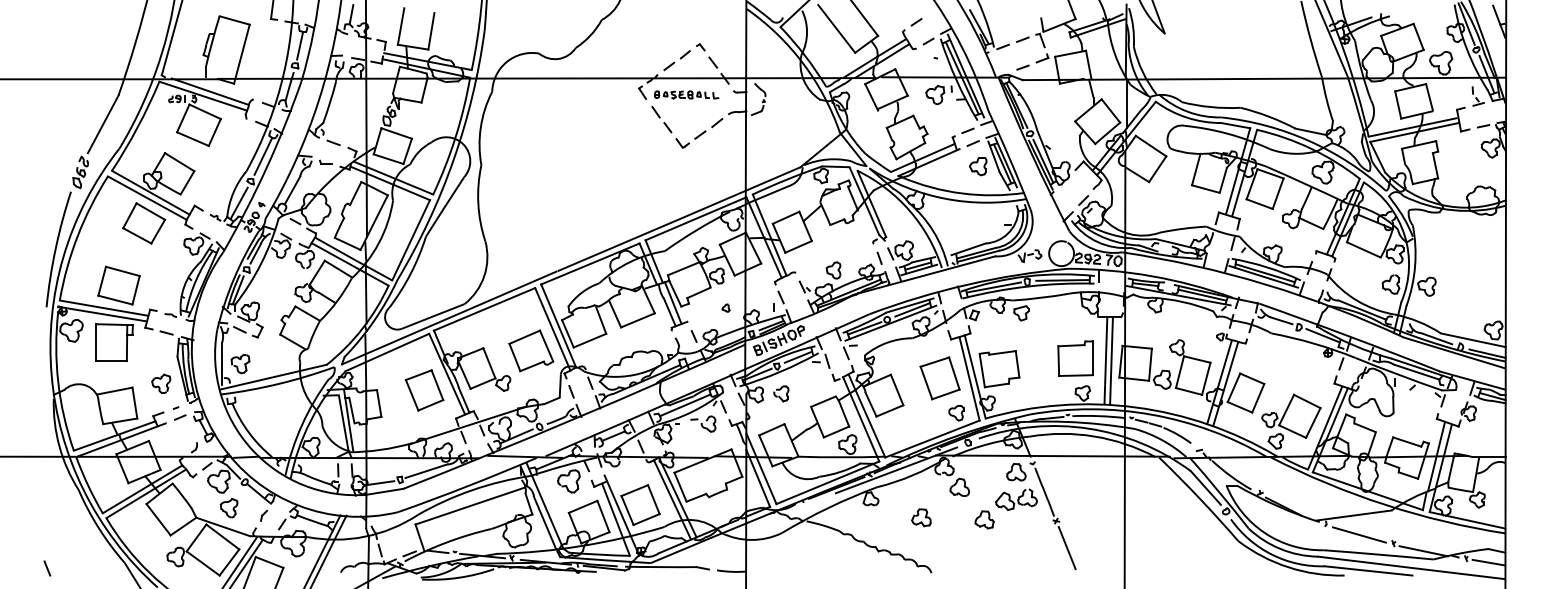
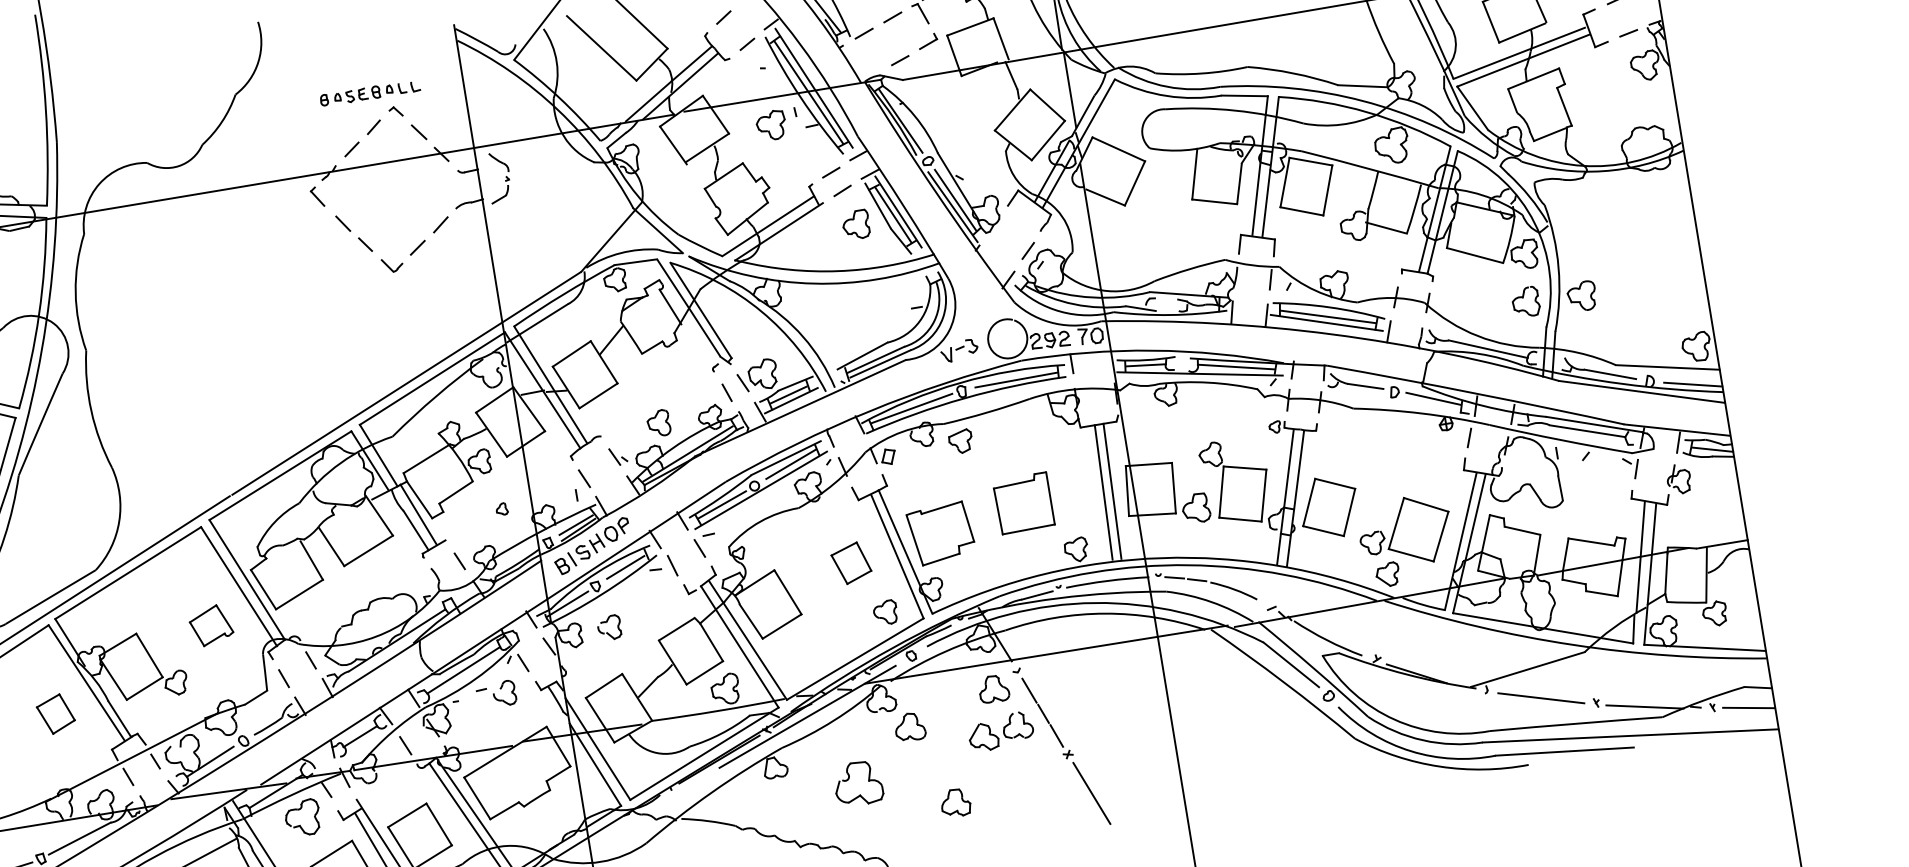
part: (686, 94) -> (369, 92), moved
part: (531, 350) -> (211, 624), size x0.6
part: (1075, 358) -> (1023, 503), moved
part: (939, 378) -> (850, 563), size x0.6
part: (424, 390) -> (55, 714), size x0.6
part: (921, 517) -> (858, 783), size x1.6
part: (984, 519) -> (955, 802), moved

